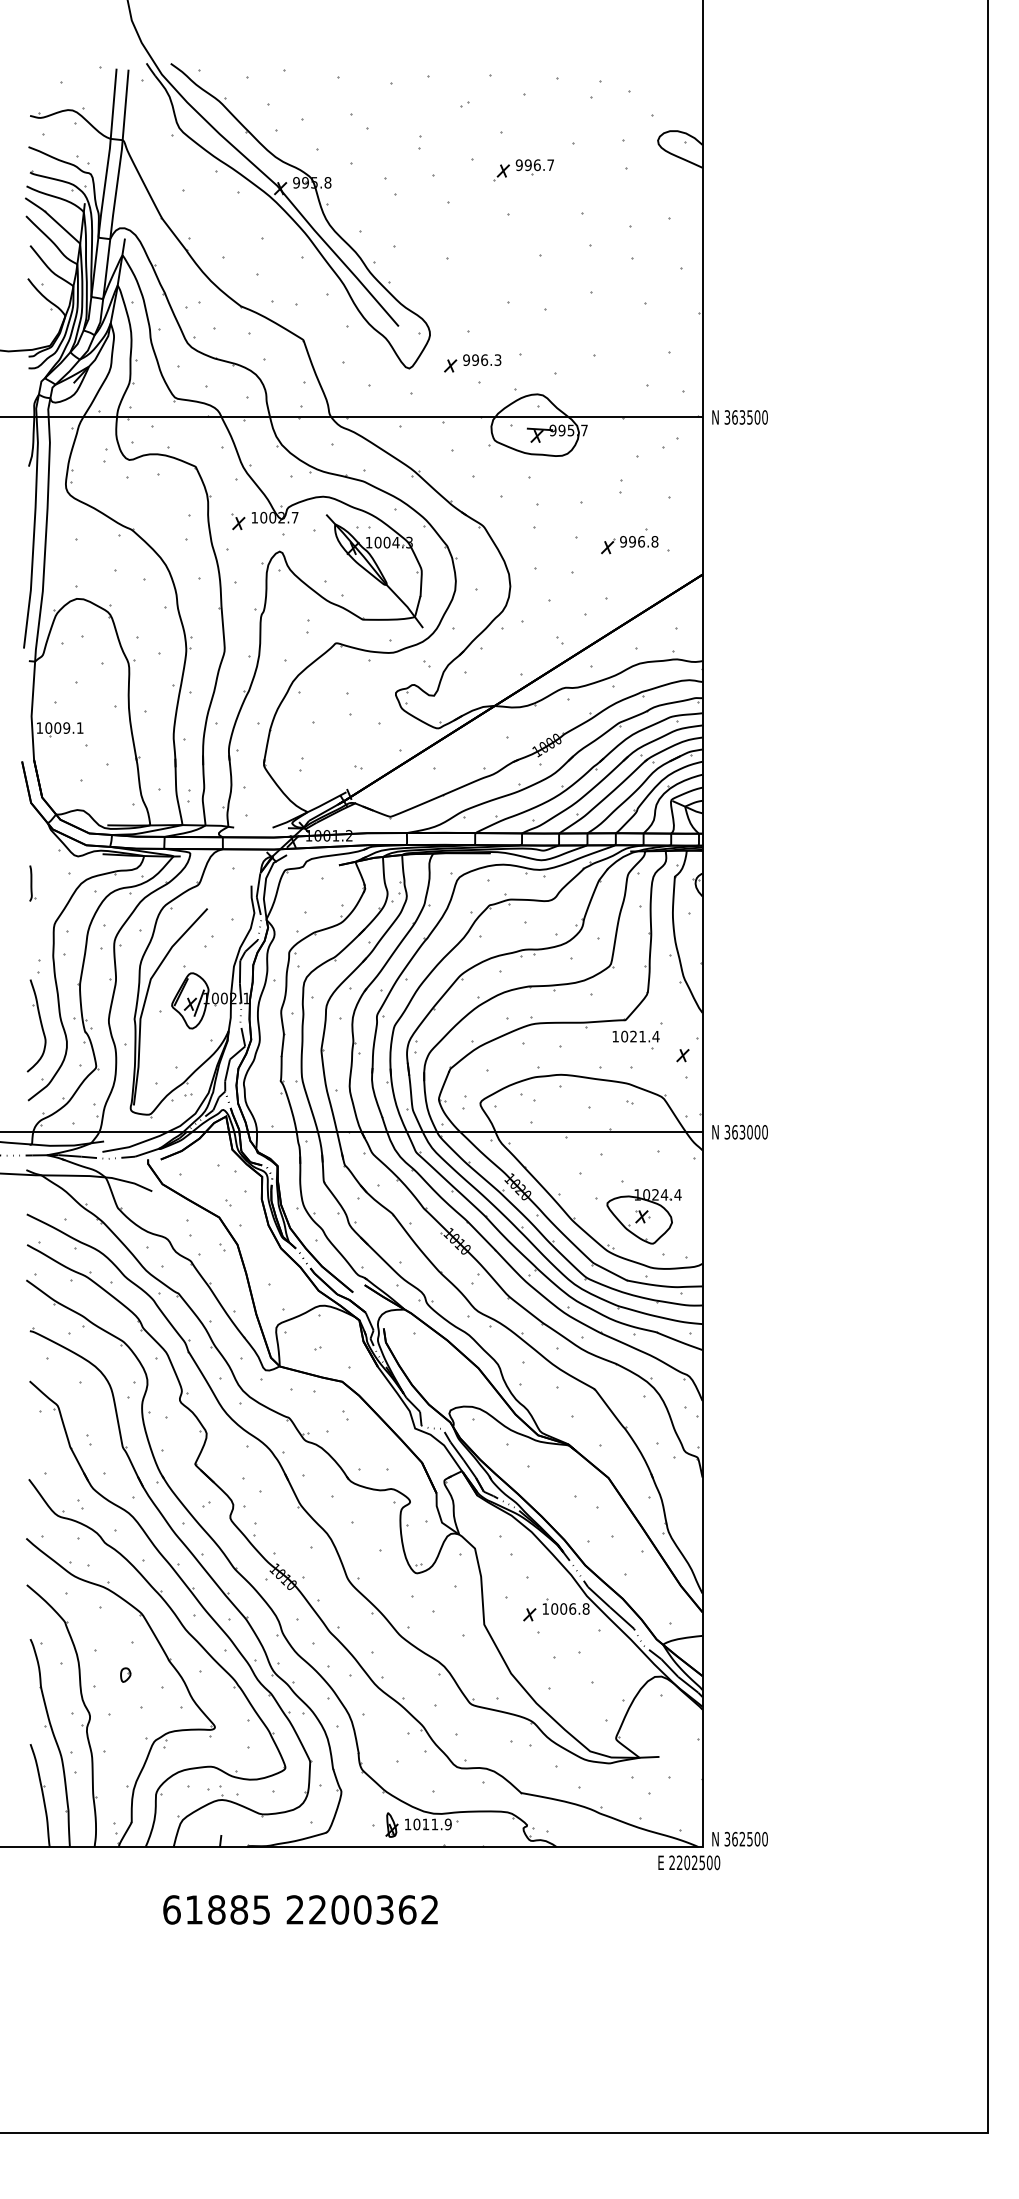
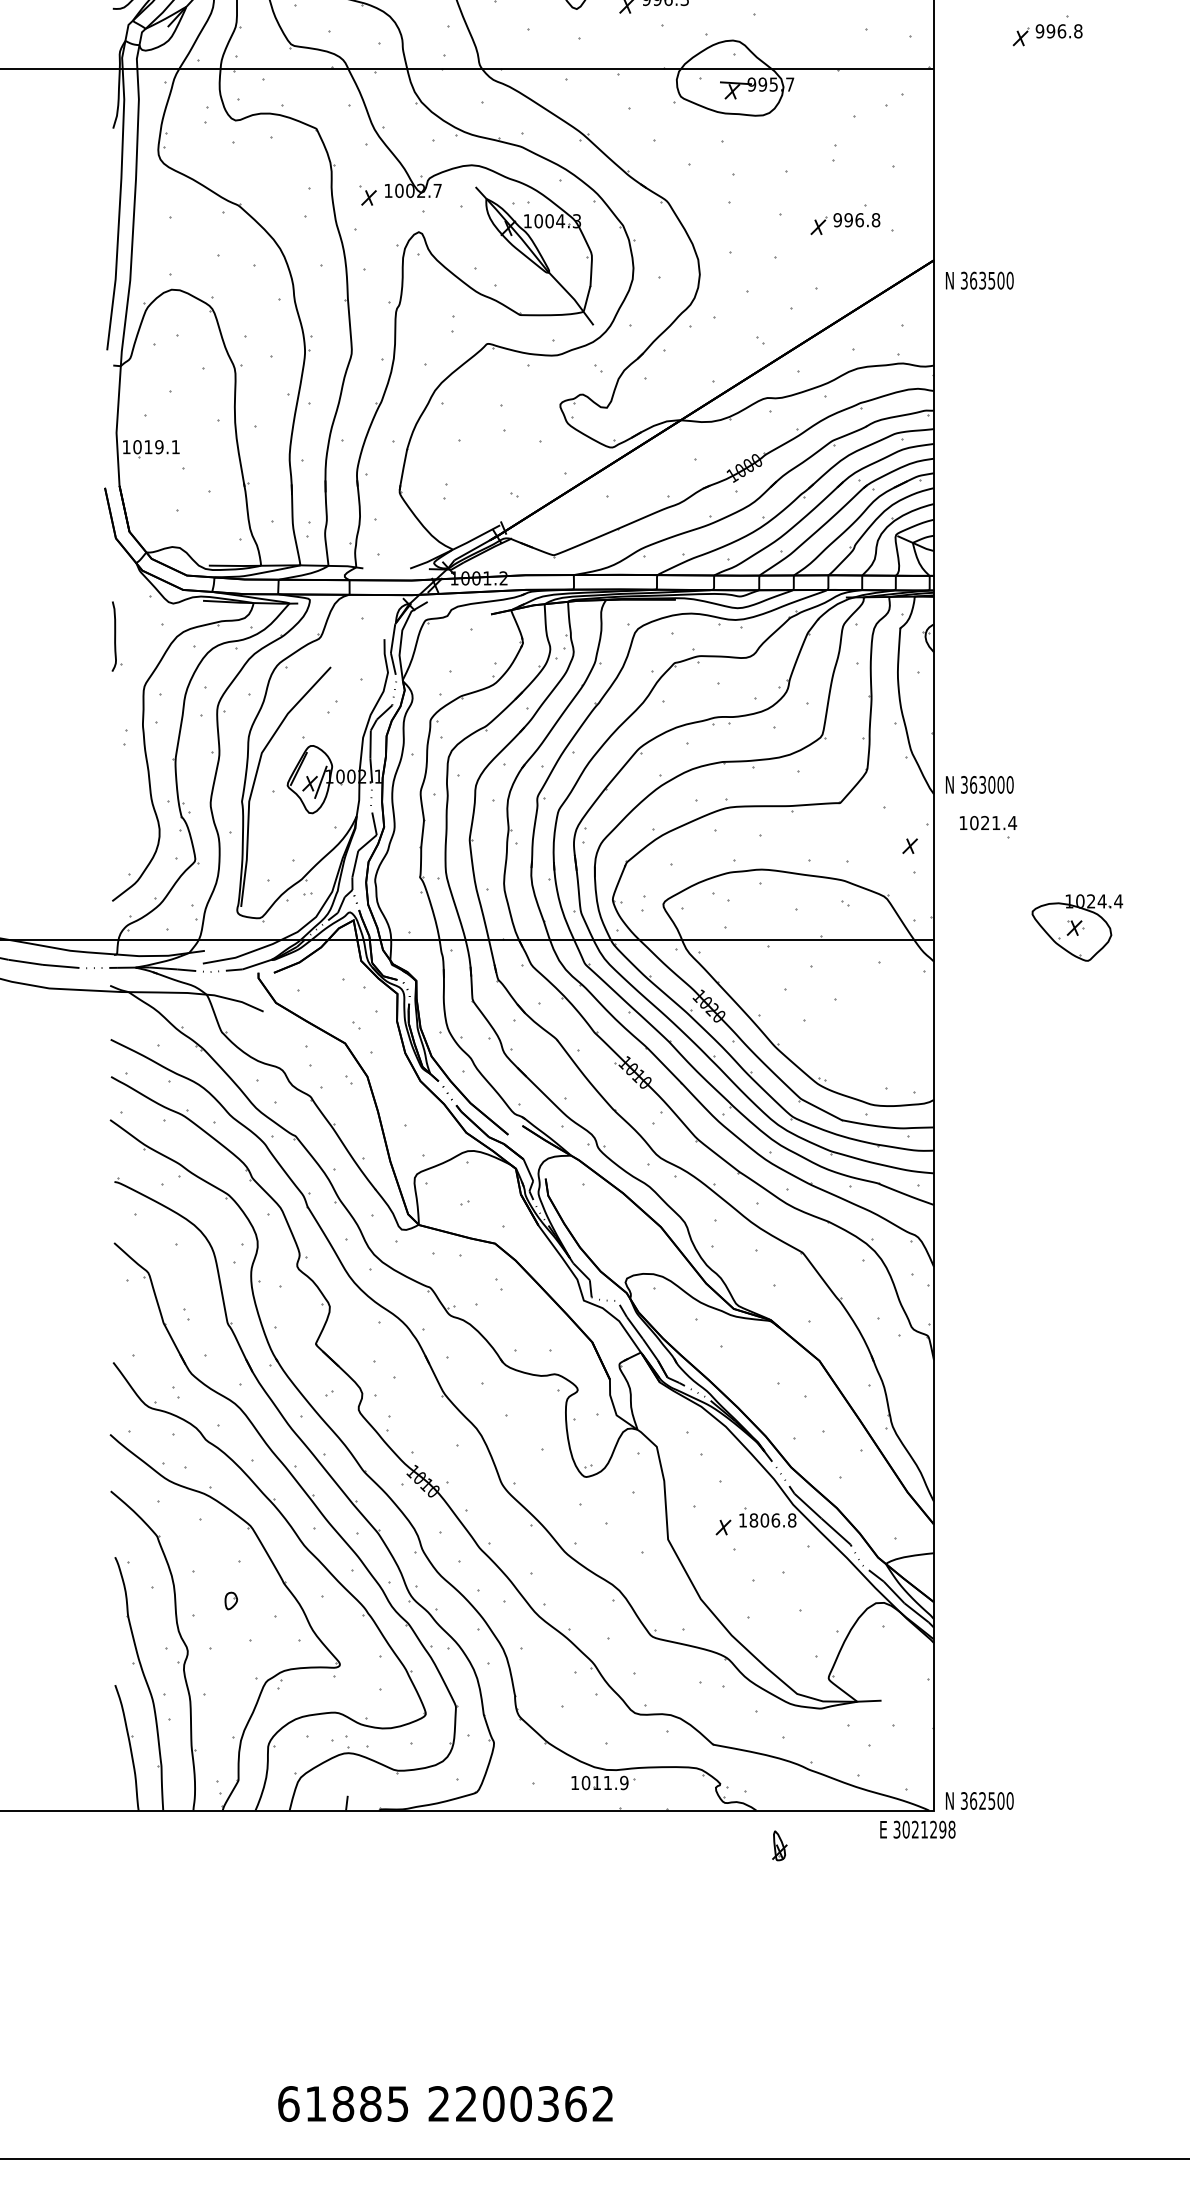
part: (795, 386) -> (1047, 30), added
text: (739, 417) -> (979, 280), moved
text: (57, 727) -> (148, 446), 1009.1 -> 1019.1
part: (32, 883) -> (117, 636), size x1.6
part: (36, 1025) -> (122, 809), removed
part: (635, 1039) -> (987, 826), moved
text: (739, 1132) -> (979, 785), moved
part: (643, 1216) -> (1076, 927), moved
text: (554, 1608) -> (753, 1519), 1006.8 -> 1806.8
part: (391, 1824) -> (779, 1845), moved
text: (694, 1862) -> (924, 1829), 2202500 -> 3021298
text: (300, 1909) -> (445, 2103), moved

